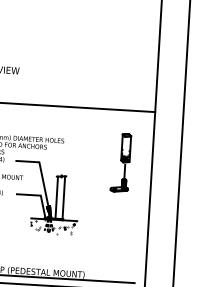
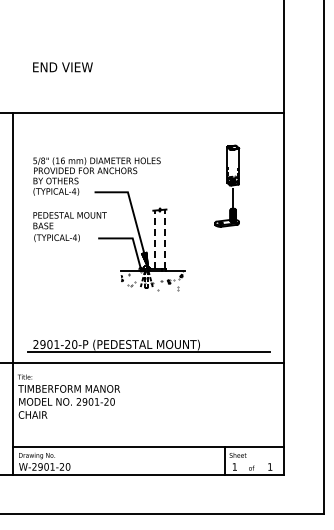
part: (121, 162) -> (227, 185), moved
line: (56, 197) -> (154, 239), solid -> dashed
line: (63, 197) -> (164, 239), solid -> dashed

